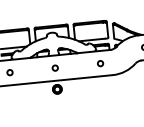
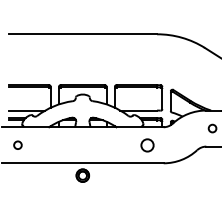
circle: (100, 63) -> (147, 144), size x1.6
circle: (54, 67) -> (82, 144), removed

